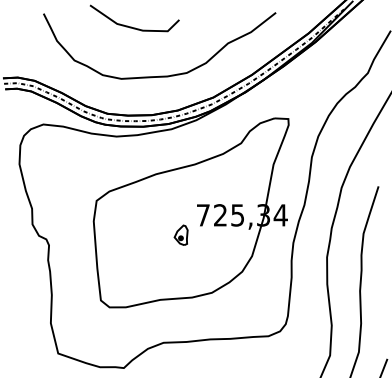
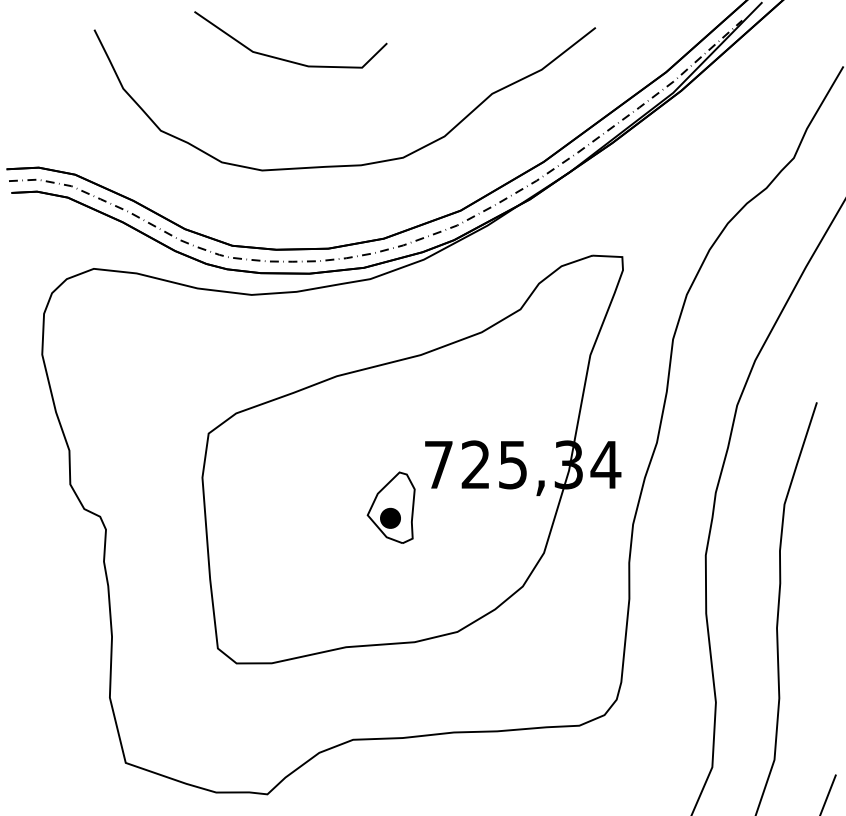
part: (180, 235) -> (389, 508), size x1.67

